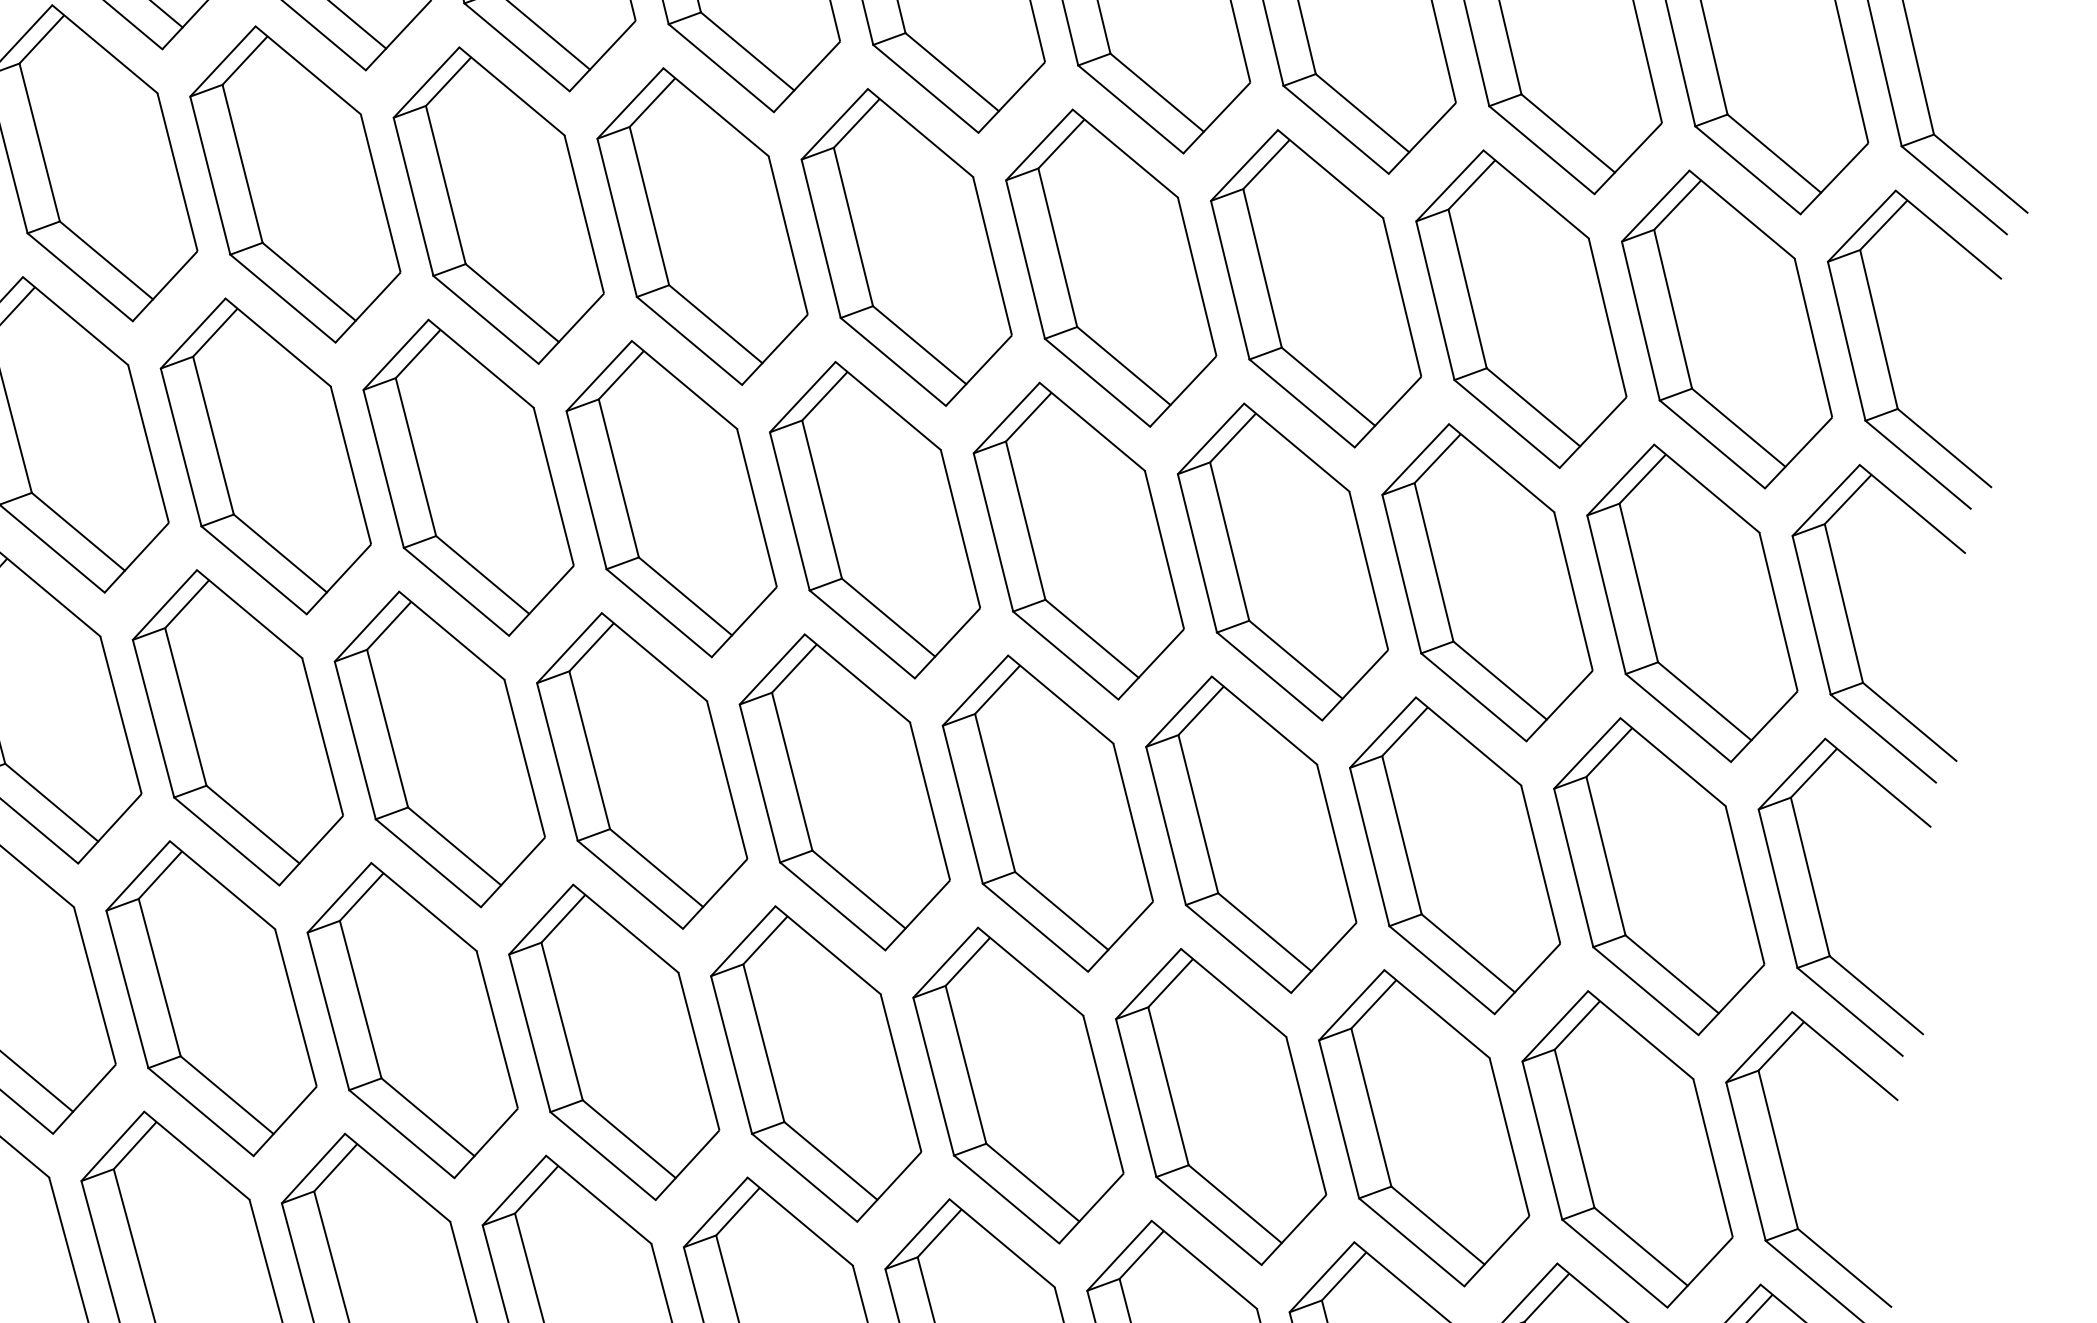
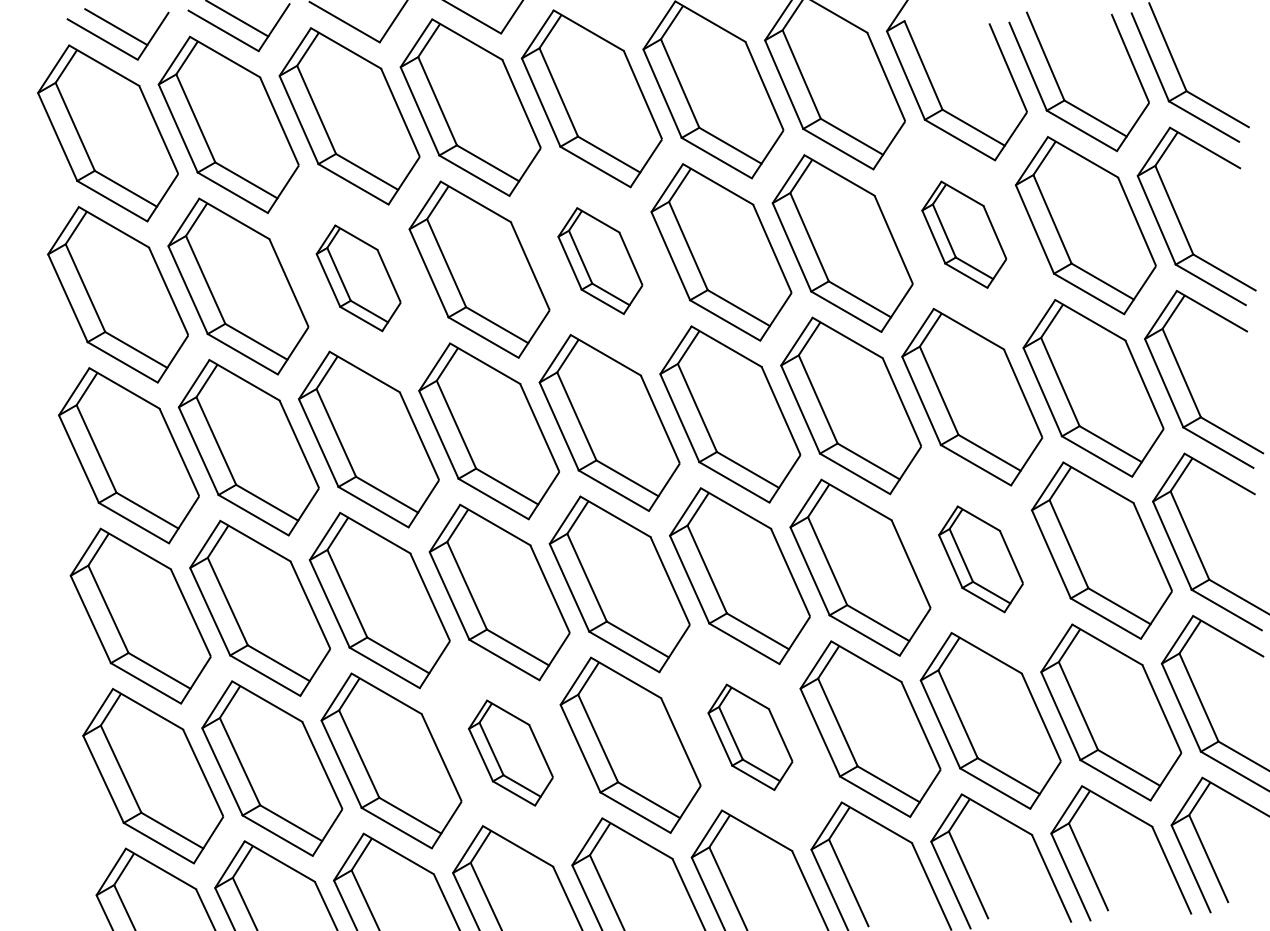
part: (497, 205) -> (358, 278), size x0.6
part: (906, 246) -> (600, 260), size x0.6
part: (1521, 308) -> (964, 234), size x0.6
part: (1453, 855) -> (980, 559), size x0.6
part: (613, 1041) -> (510, 752), size x0.6
part: (1018, 1085) -> (750, 737), size x0.6

